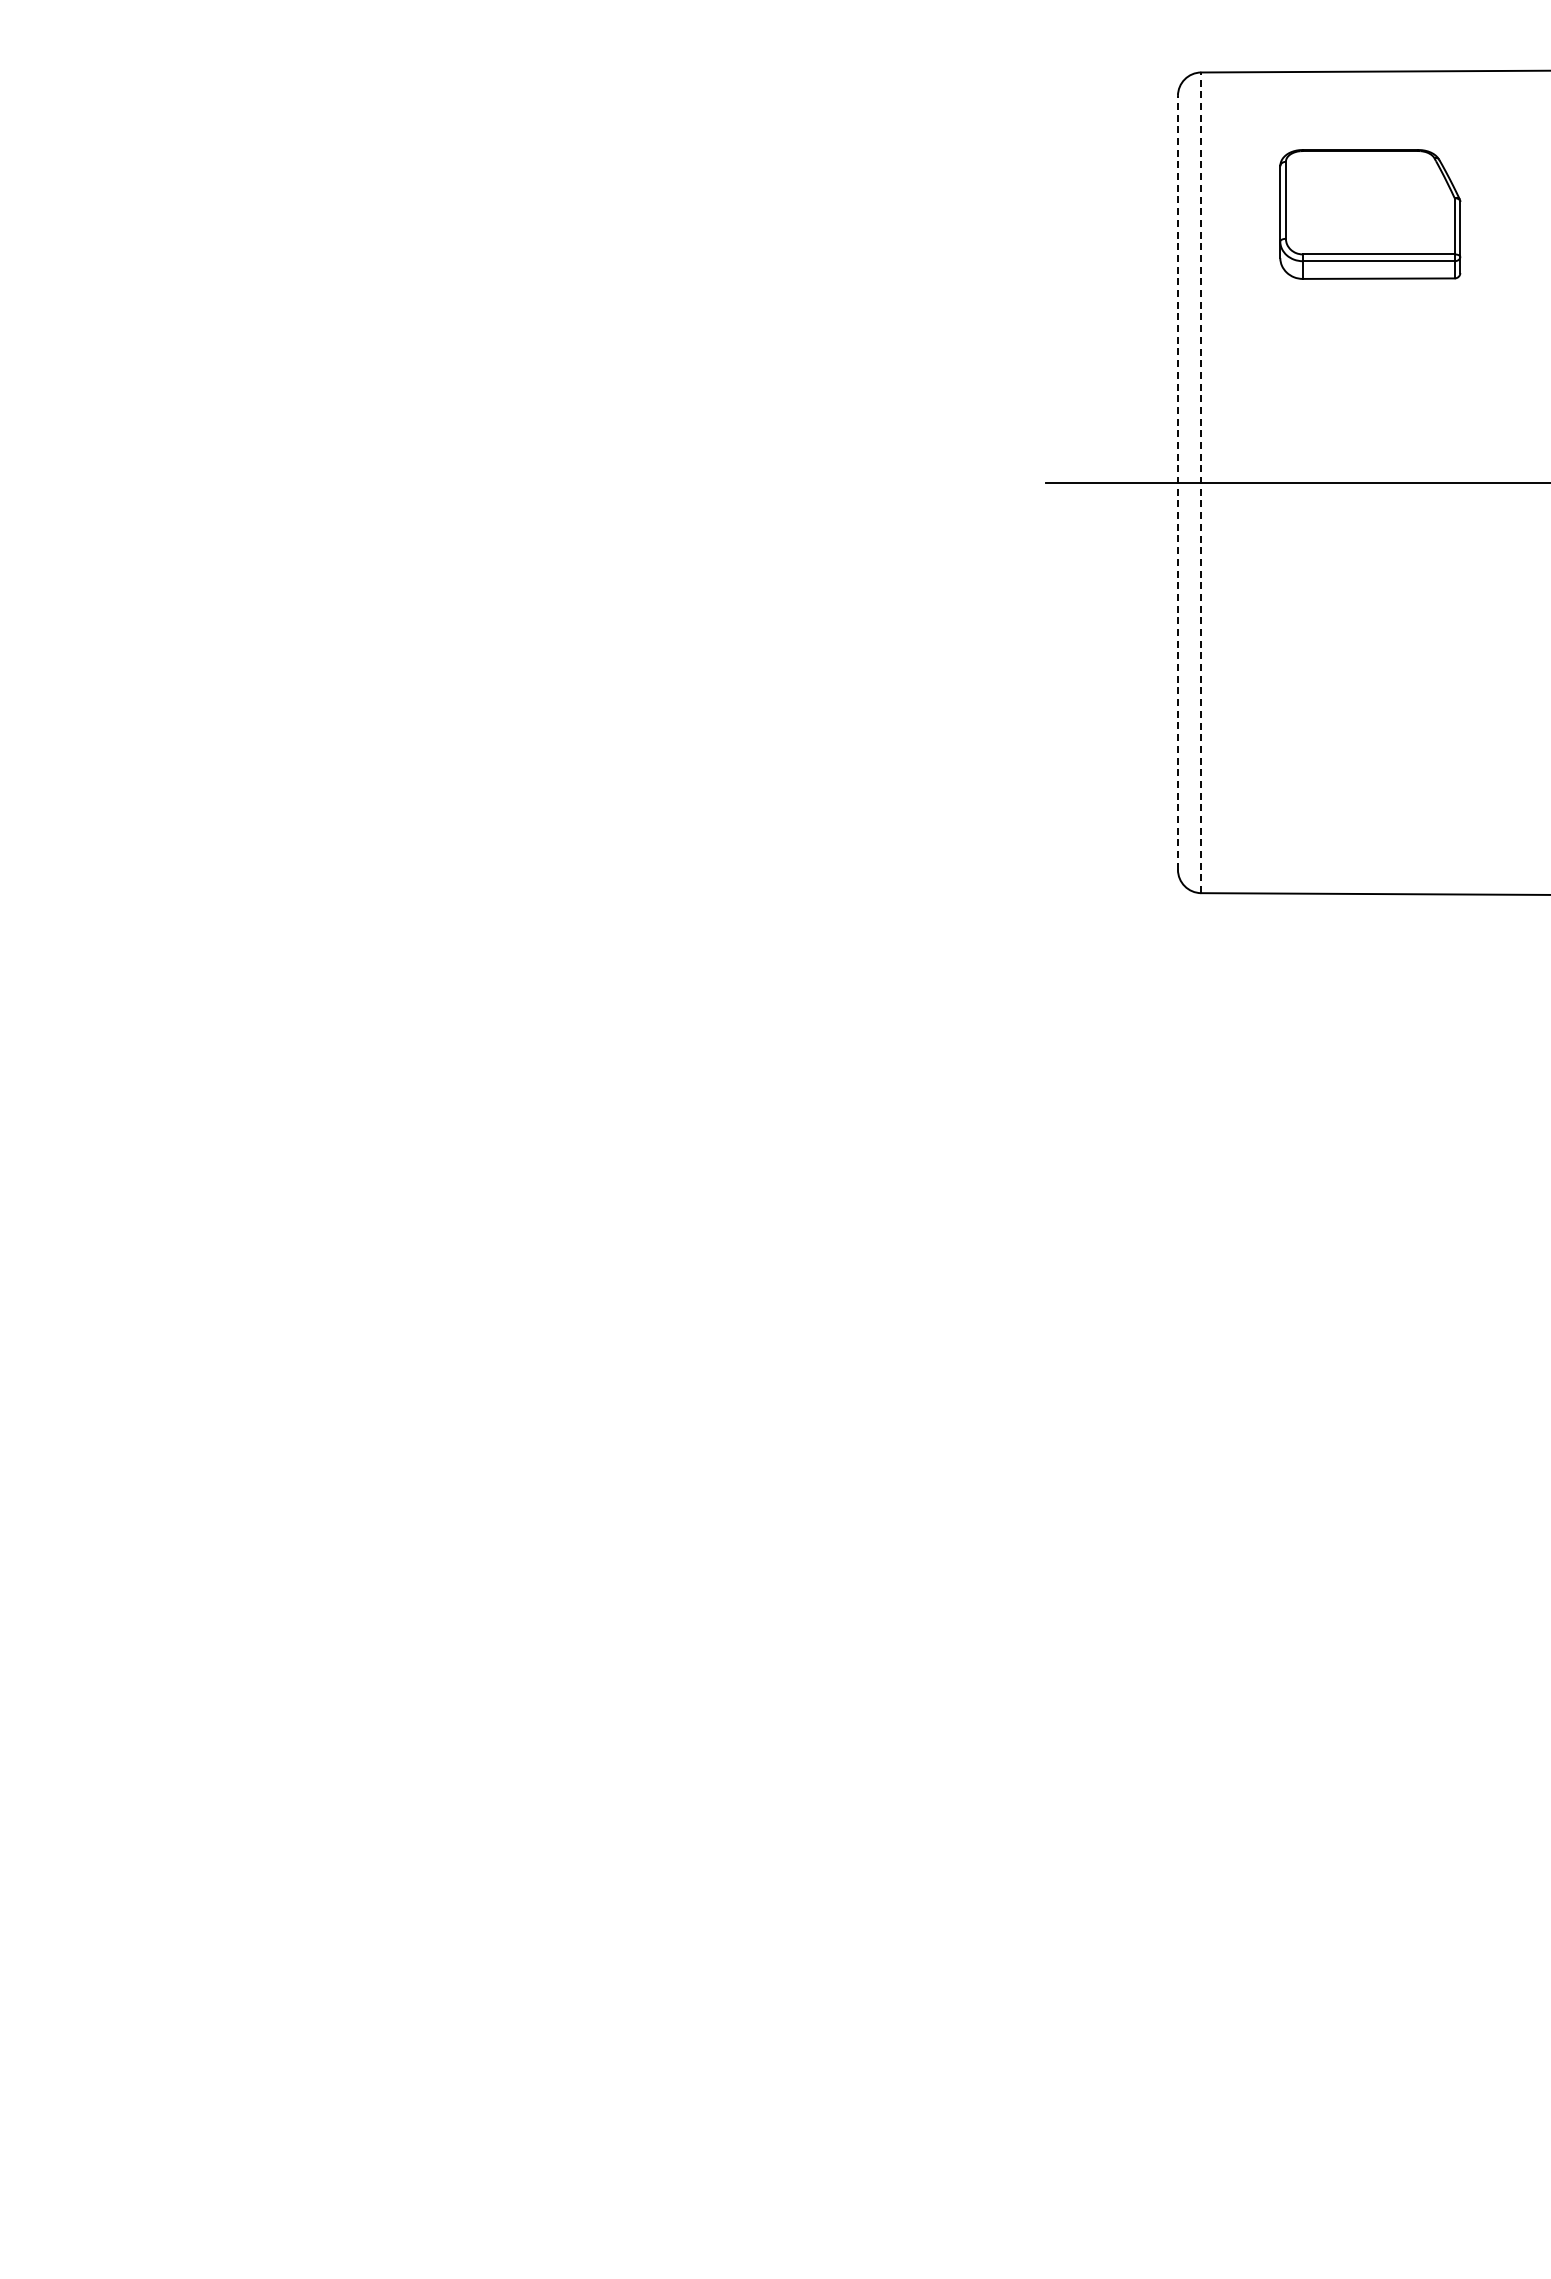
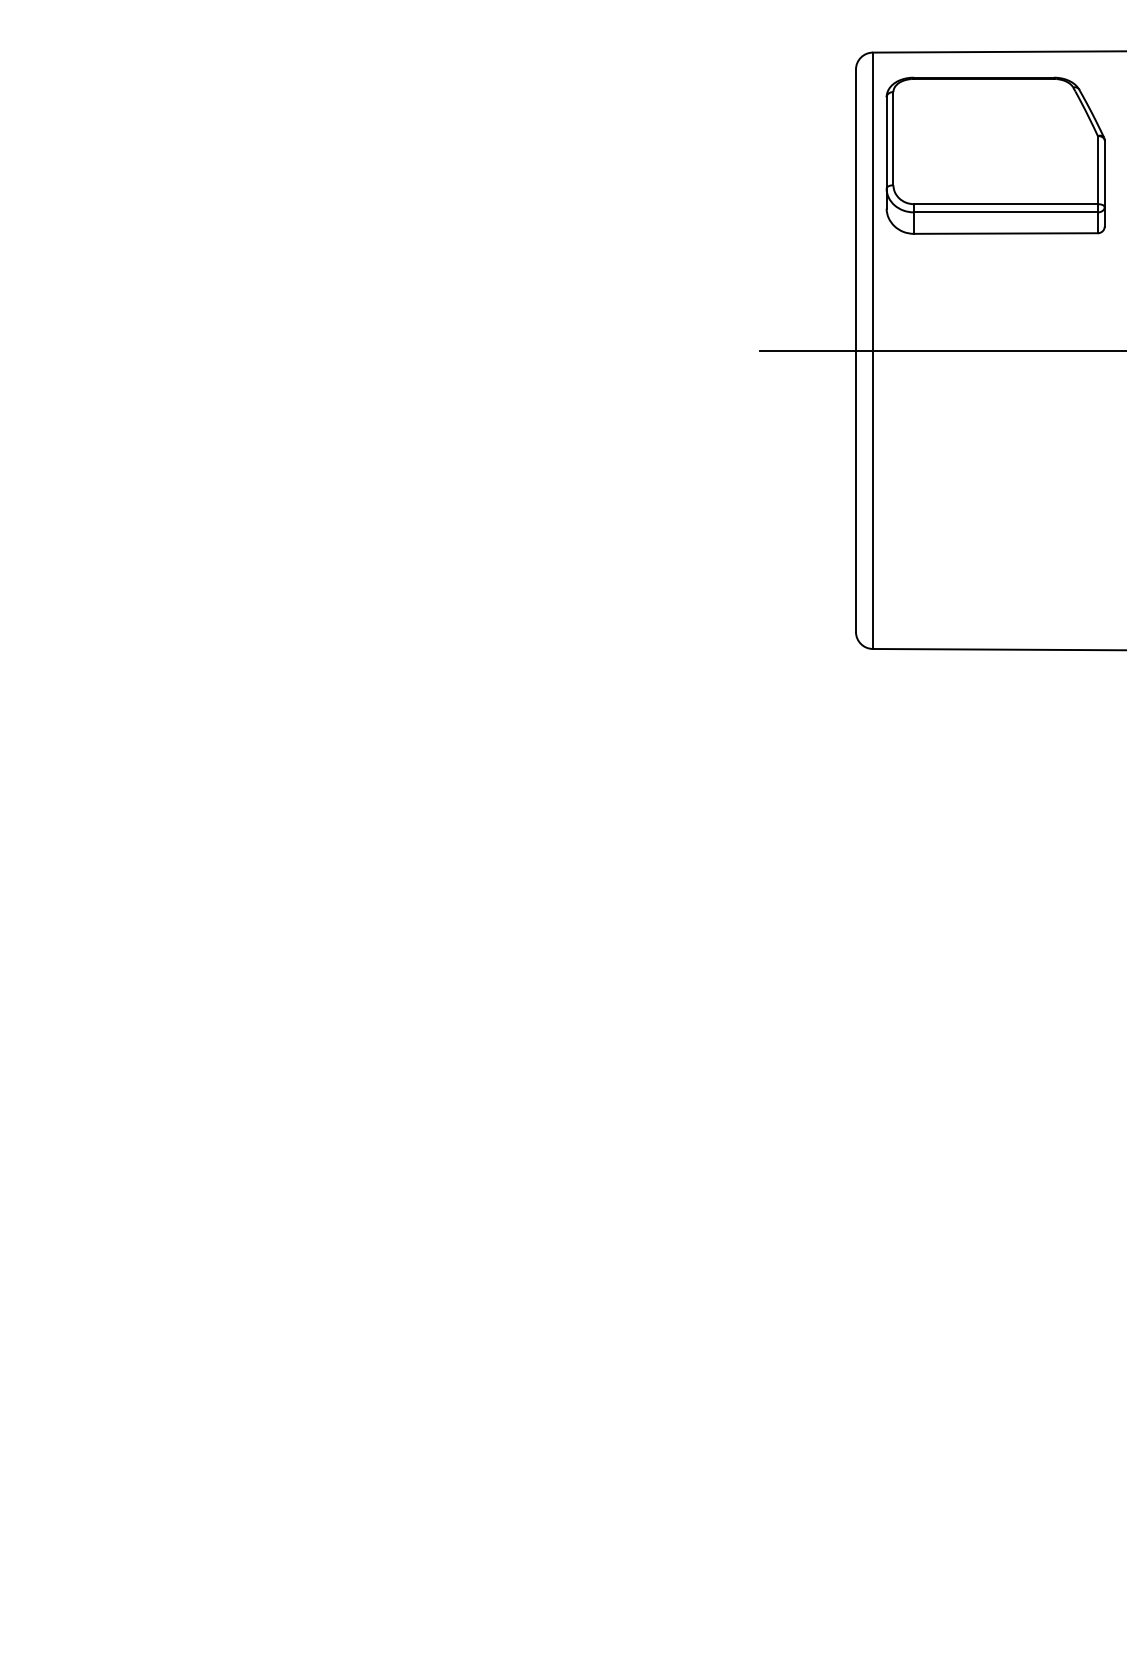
part: (1370, 214) -> (995, 155), size x1.67
line: (1177, 482) -> (855, 350), dashed -> solid
line: (1201, 482) -> (873, 350), dashed -> solid

